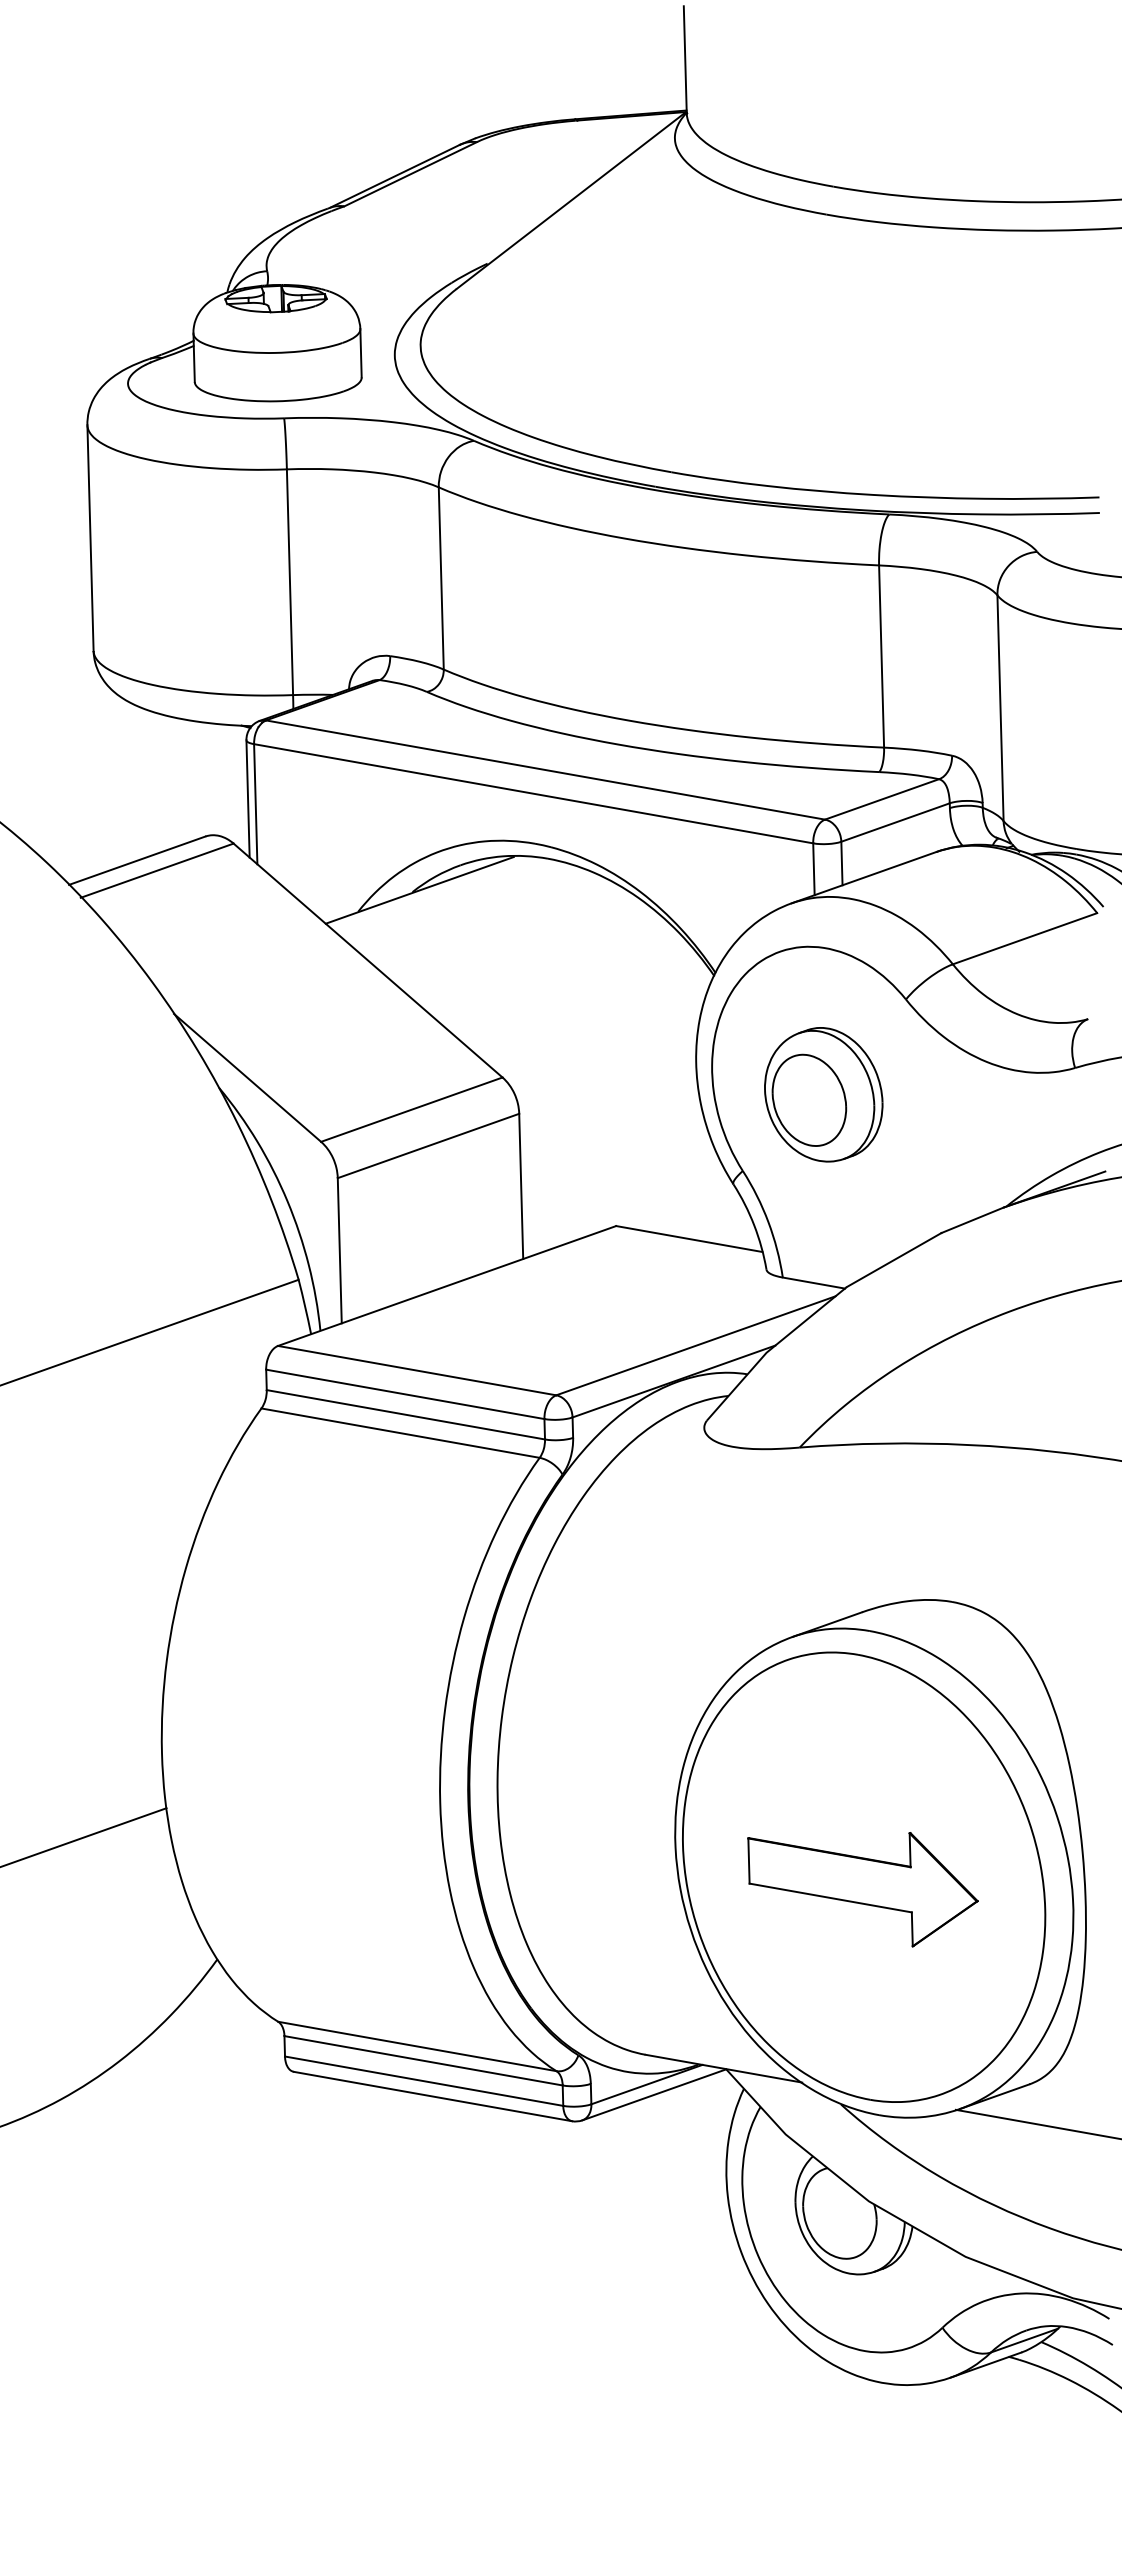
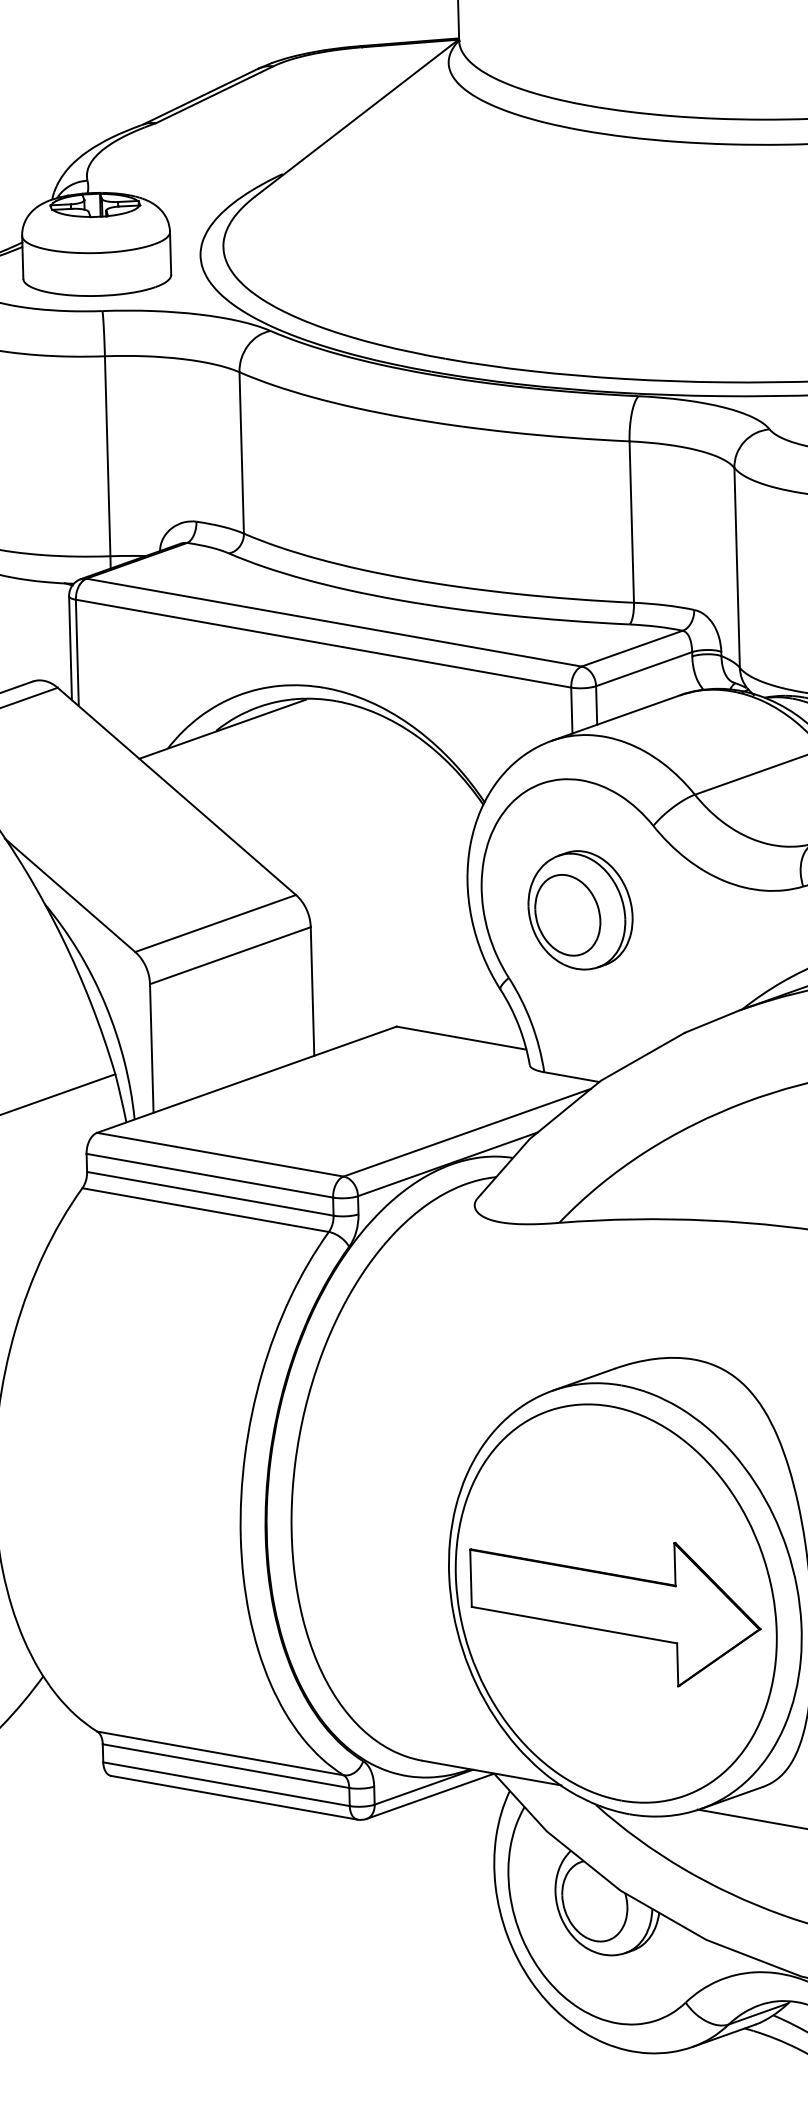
part: (862, 1889) -> (614, 1614), size x1.43

